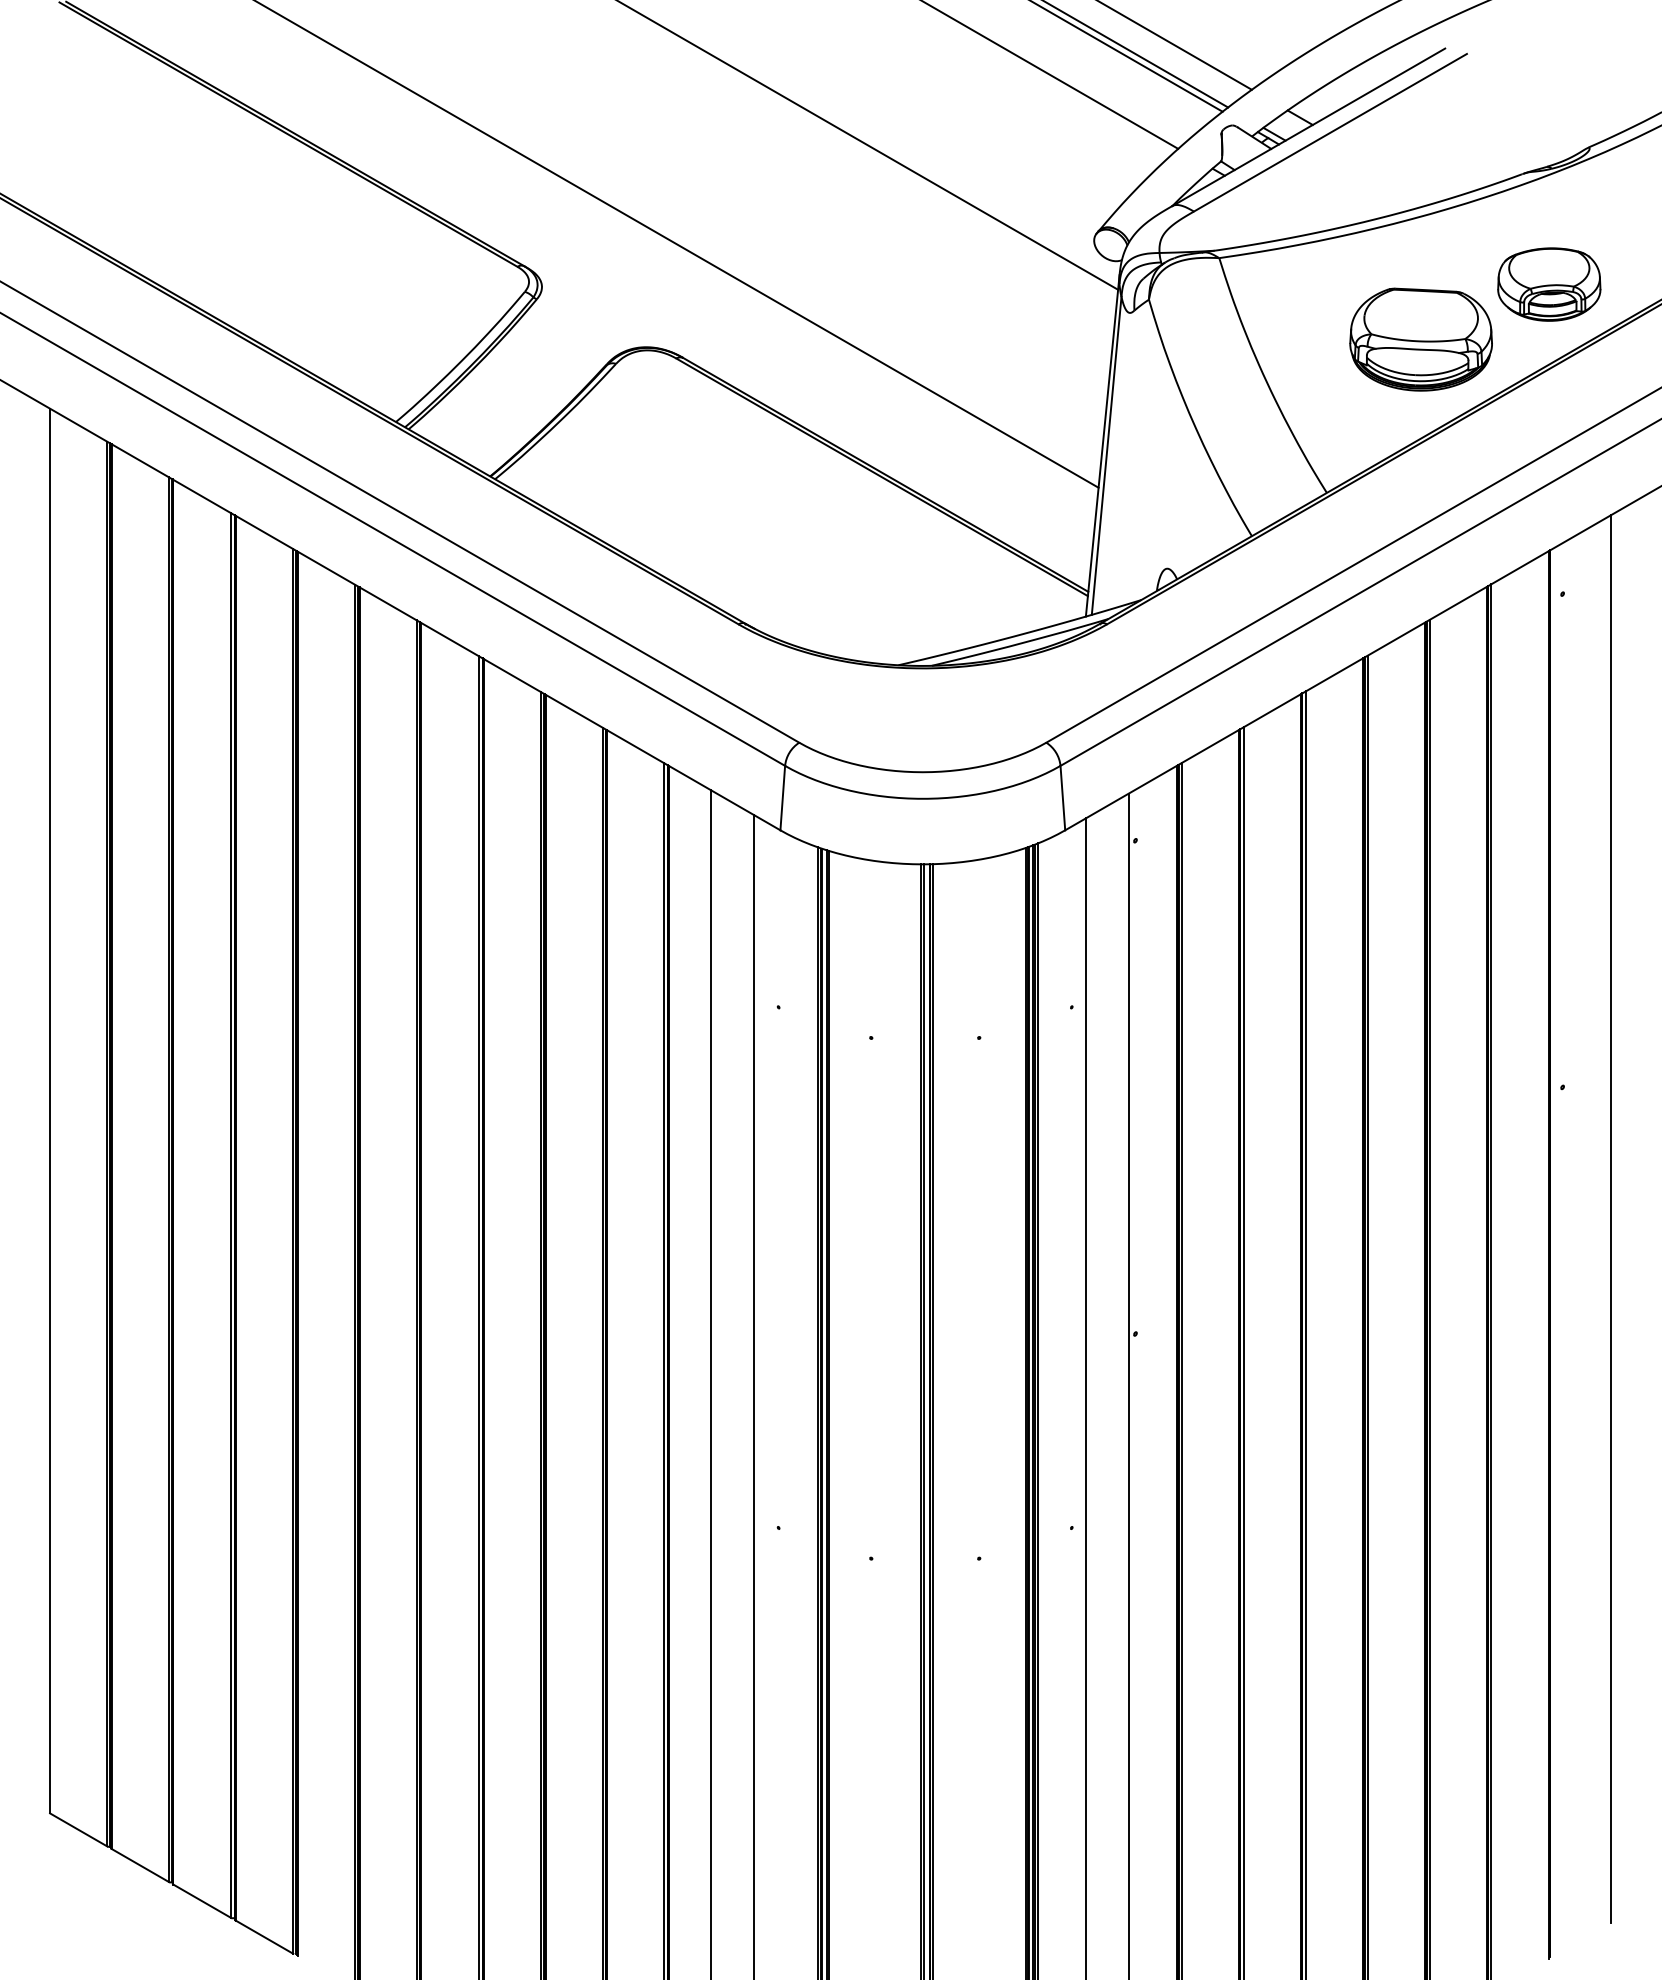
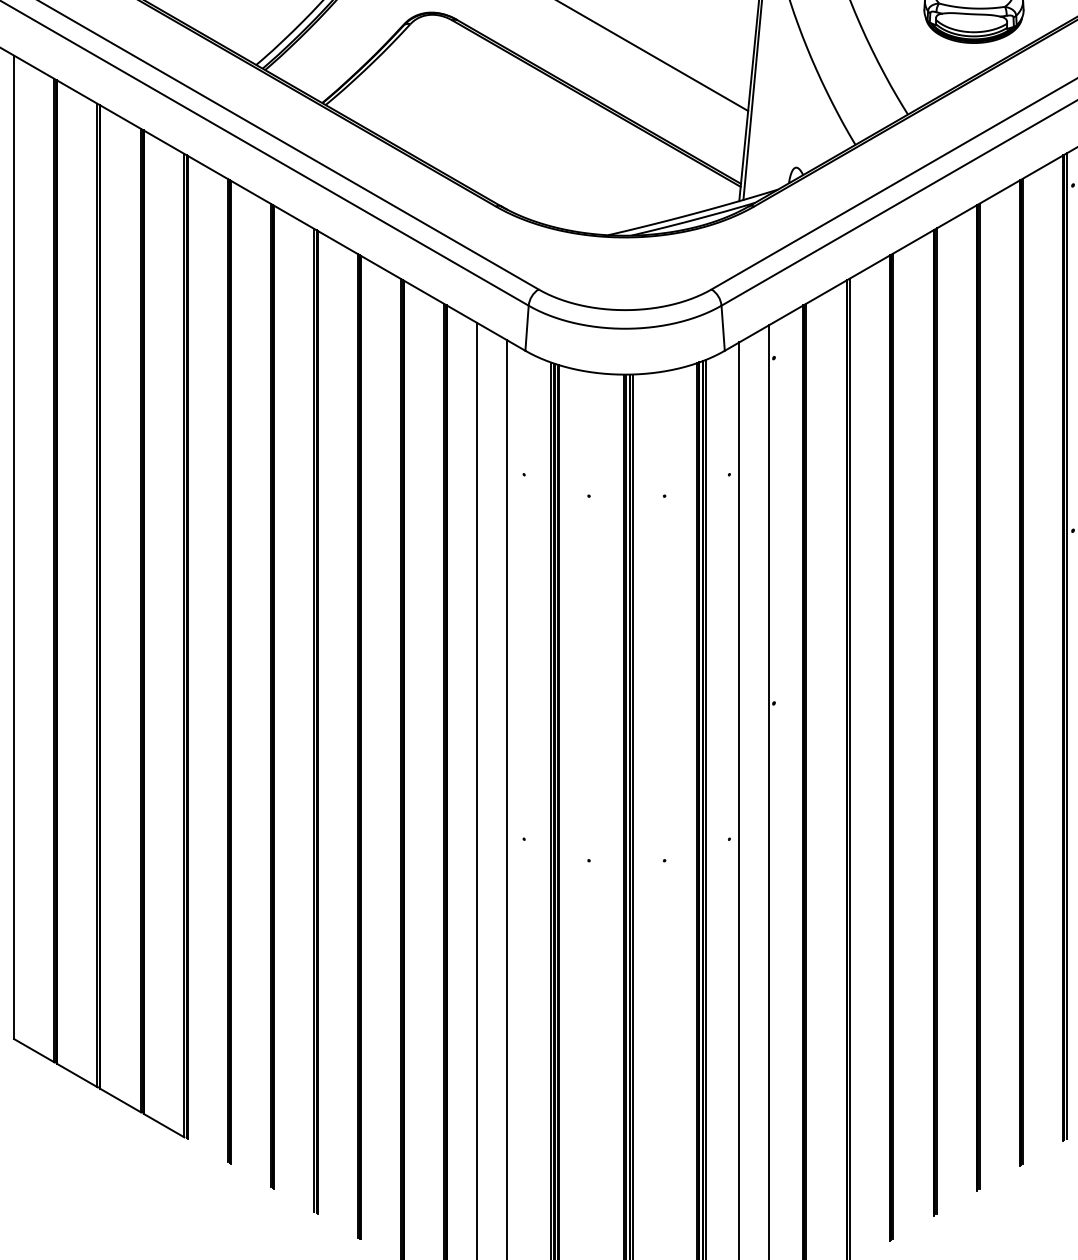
line: (1553, 1251) -> (1066, 645), added

